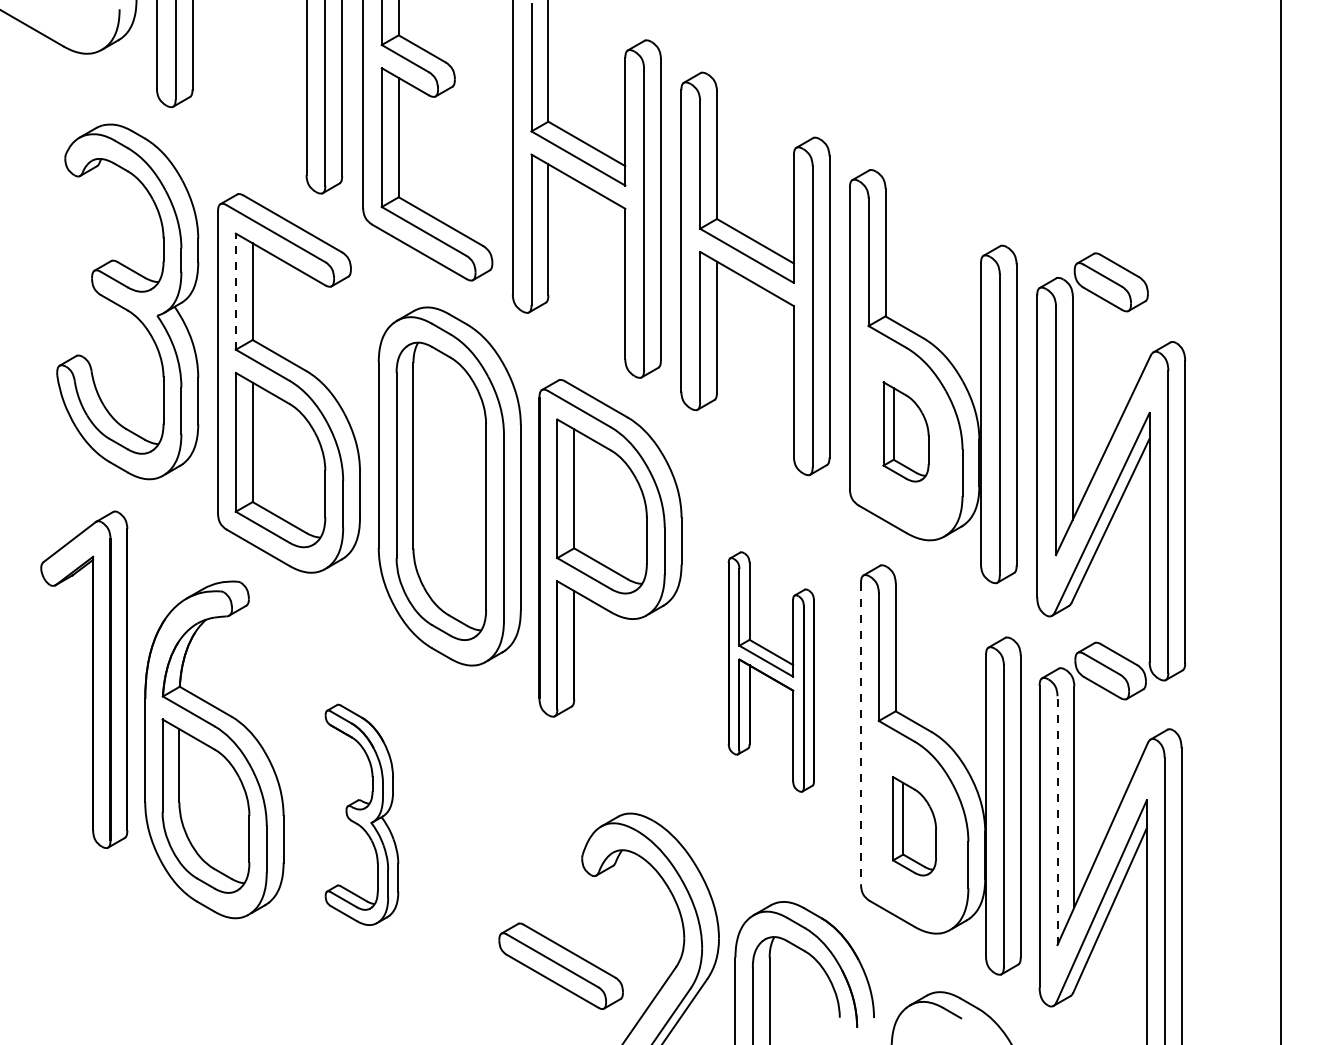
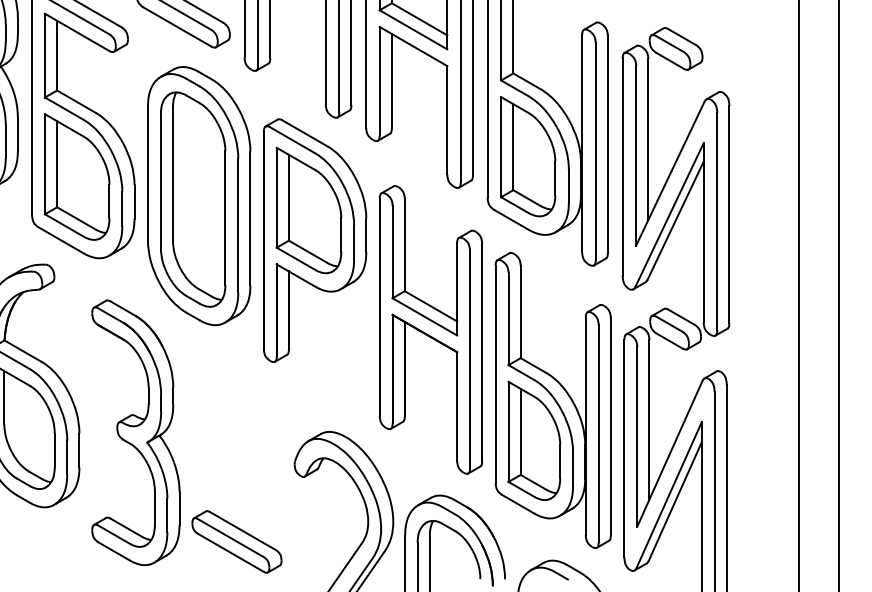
line: (235, 291) -> (44, 55), dashed -> solid
part: (905, 431) -> (527, 156), size x1.67
part: (771, 671) -> (431, 329), size x1.67
line: (861, 733) -> (496, 374), dashed -> solid
part: (361, 814) -> (135, 432), size x1.67
line: (1057, 820) -> (637, 436), dashed -> solid
part: (914, 826) -> (534, 441), size x1.67
part: (560, 965) -> (236, 541), moved

